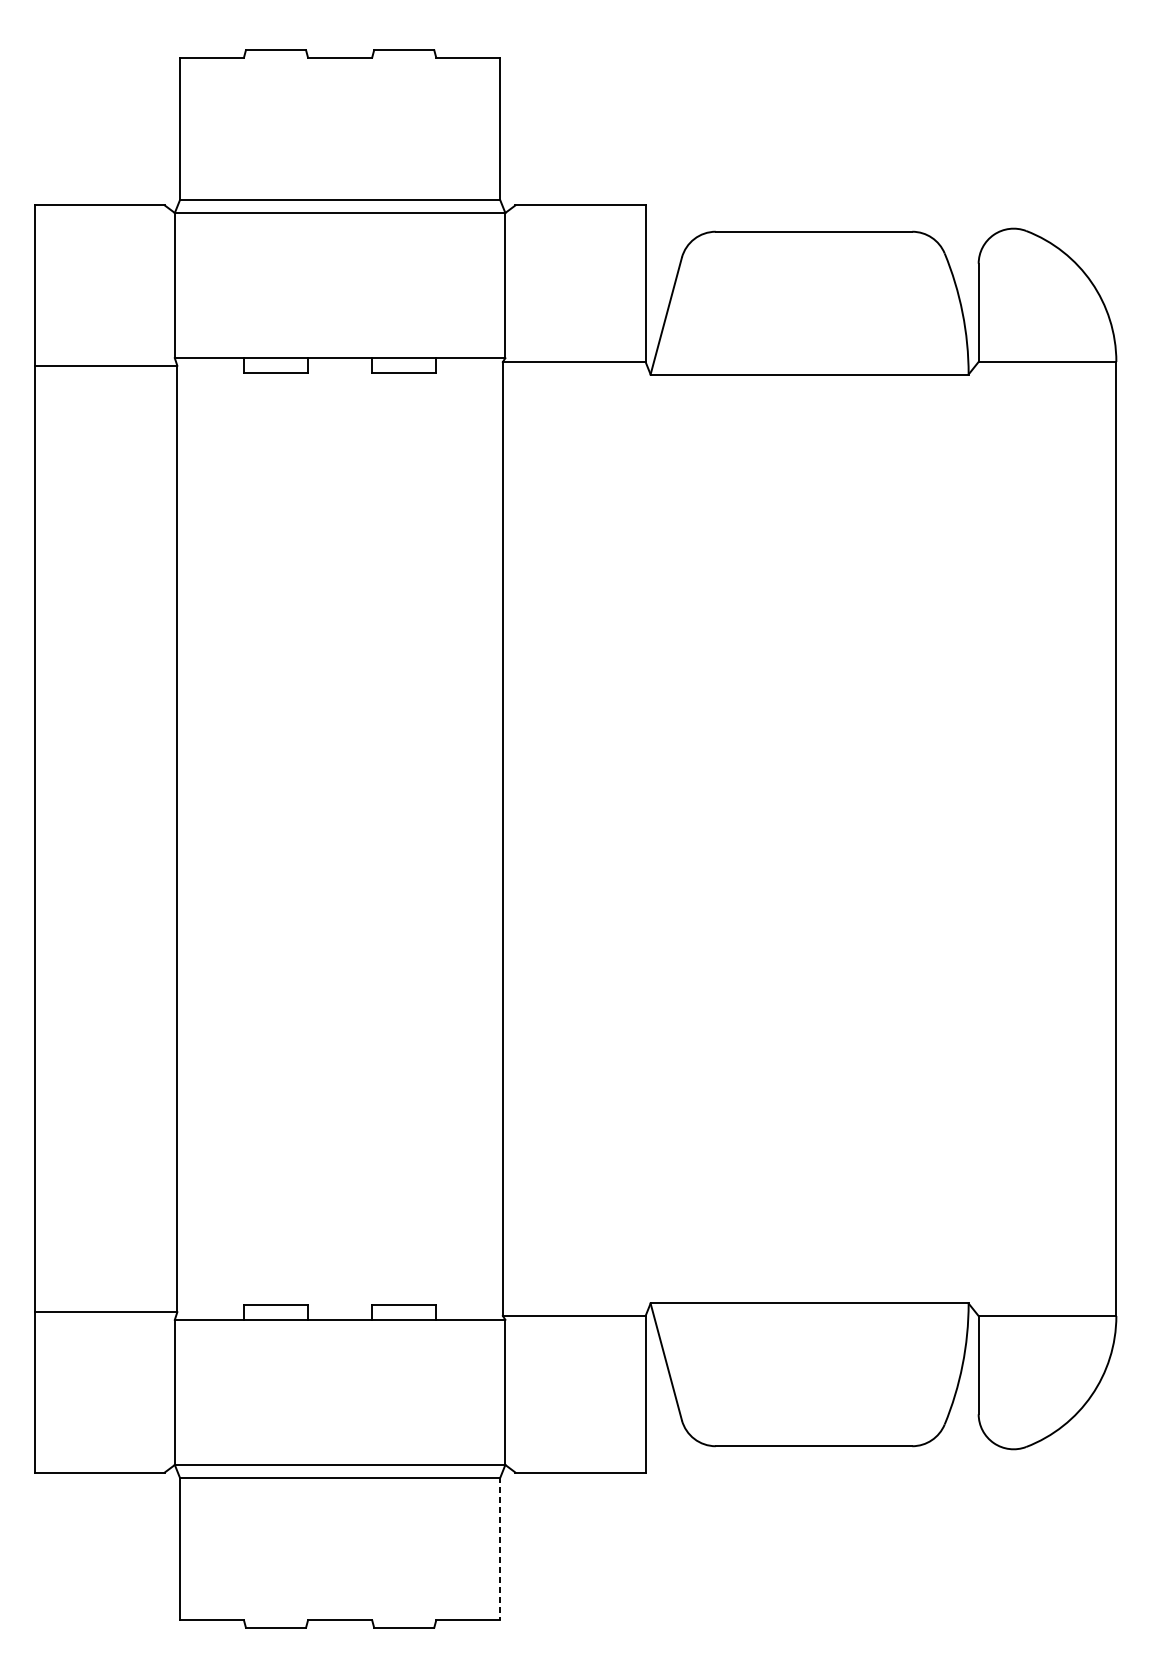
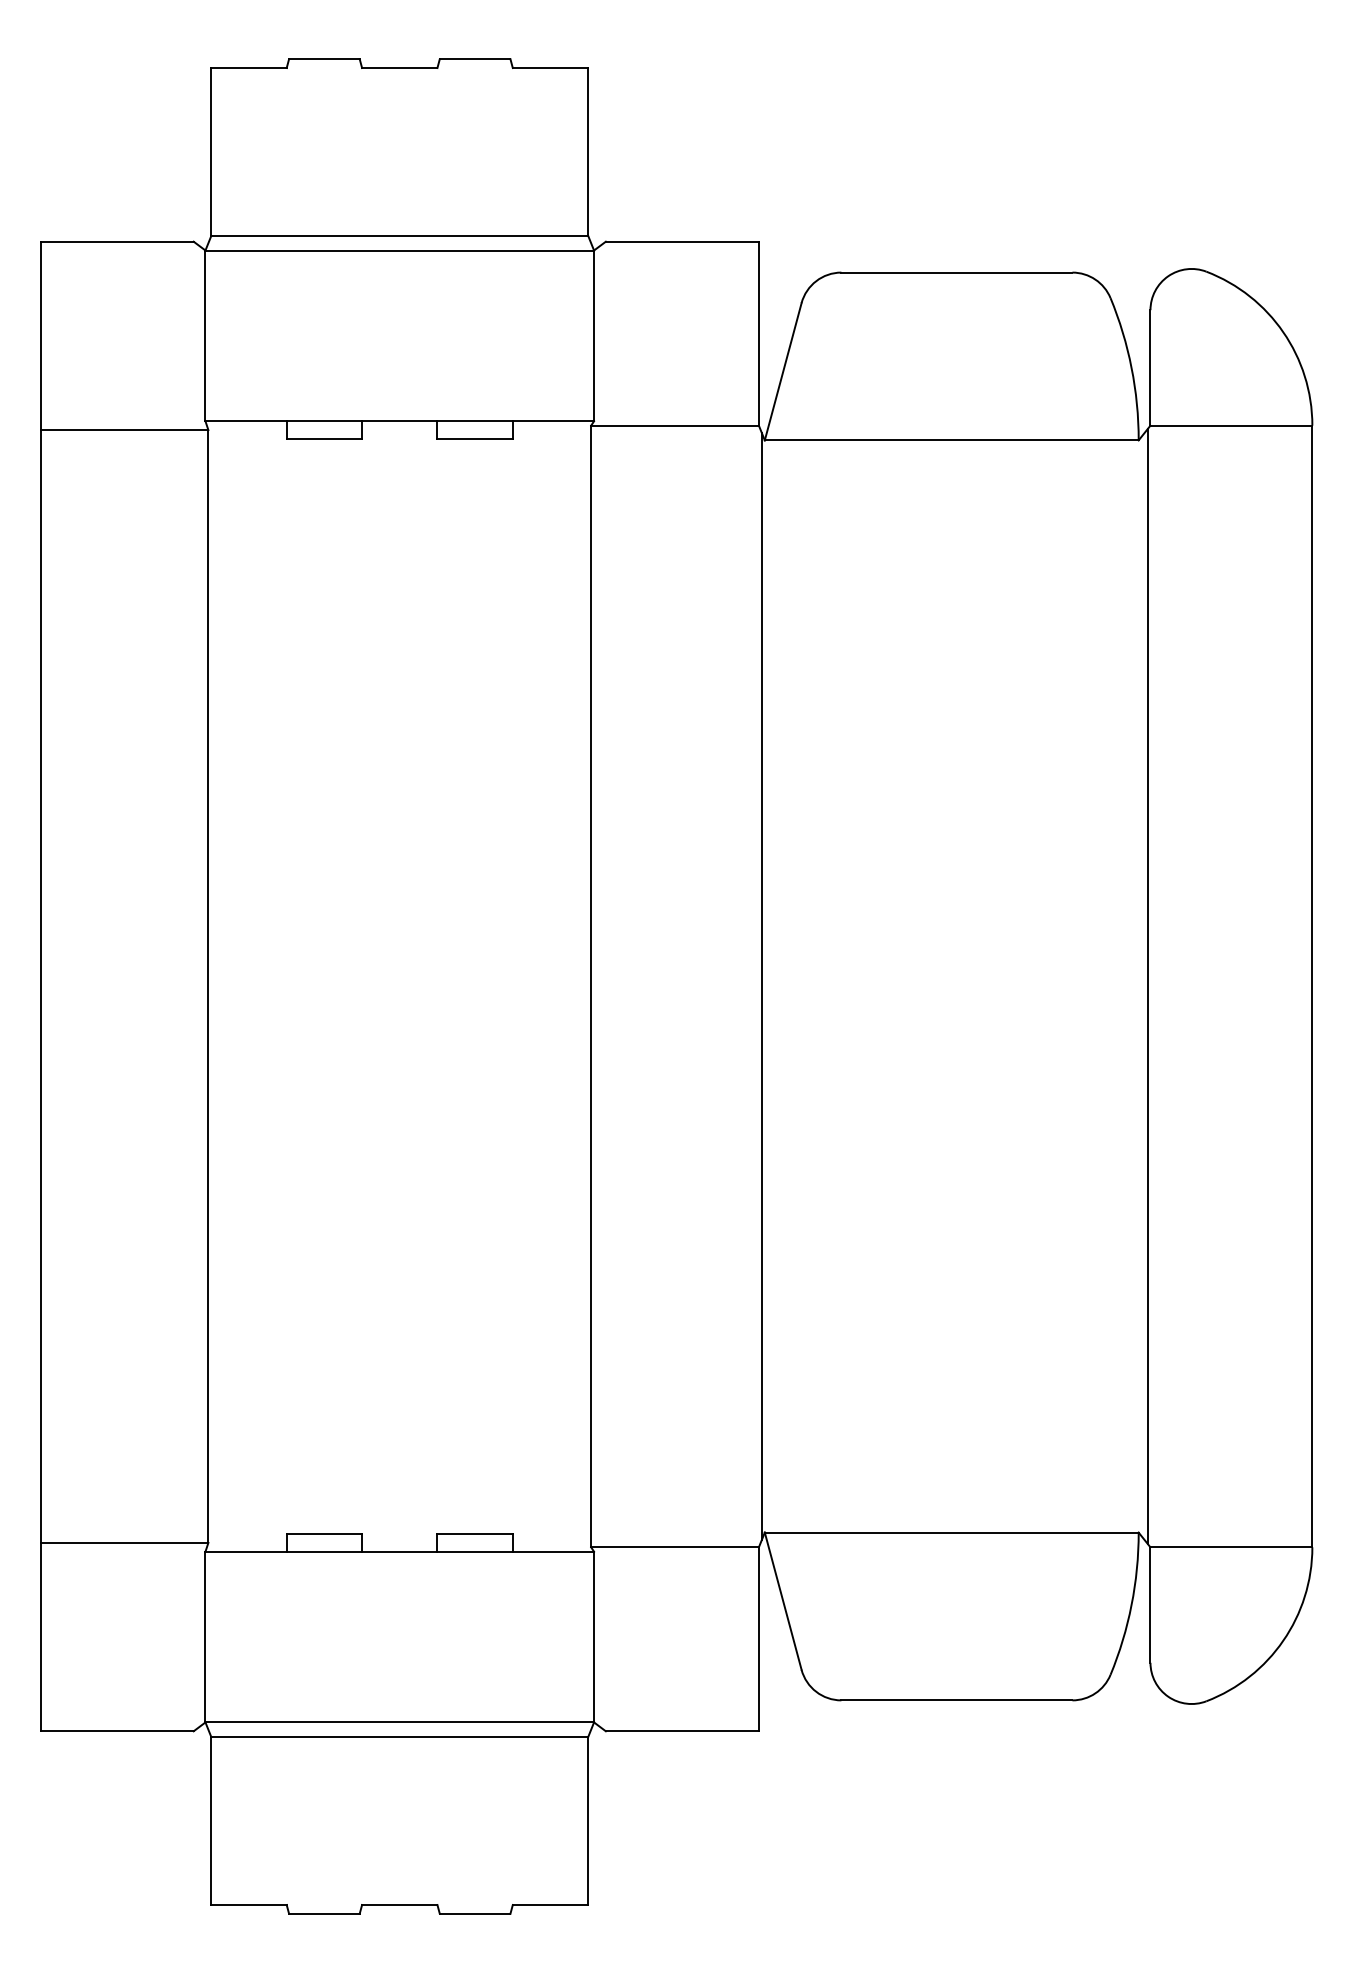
line: (647, 839) -> (761, 986), added
line: (976, 839) -> (1147, 986), added
line: (500, 1549) -> (588, 1821), dashed -> solid

